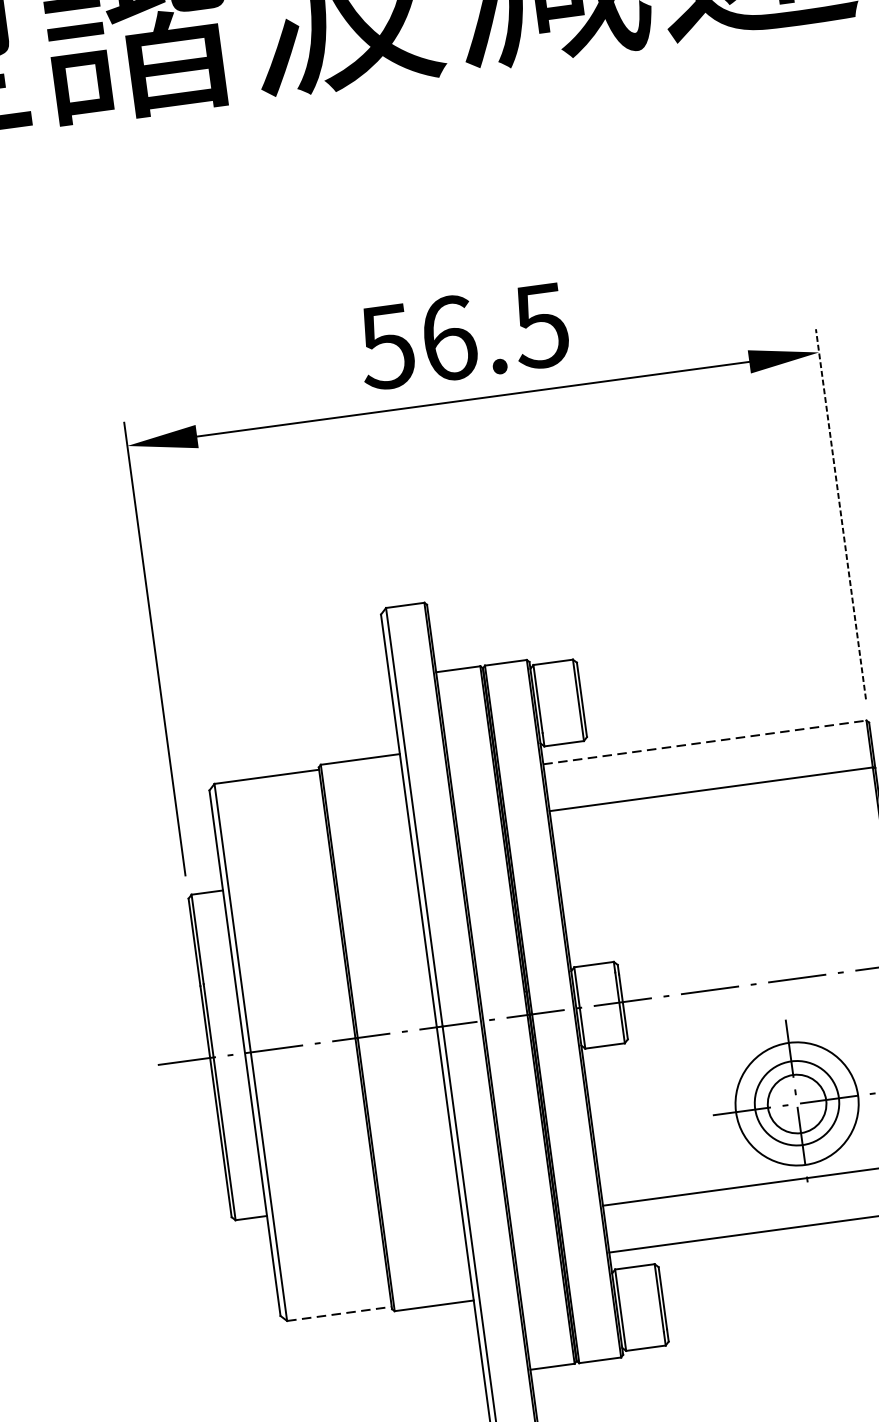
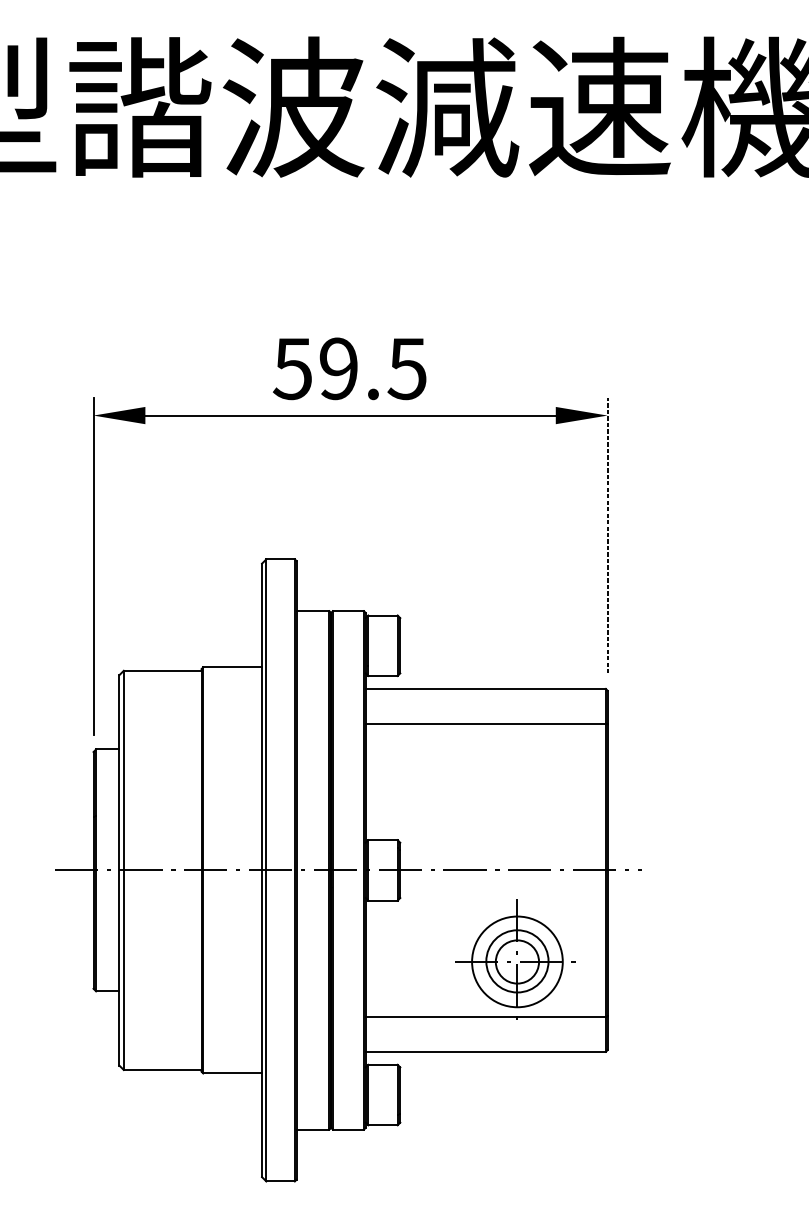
text: (448, 338) -> (338, 368), 56.5 -> 59.5
line: (705, 741) -> (486, 688), dashed -> solid
line: (339, 1314) -> (162, 1070), dashed -> solid

